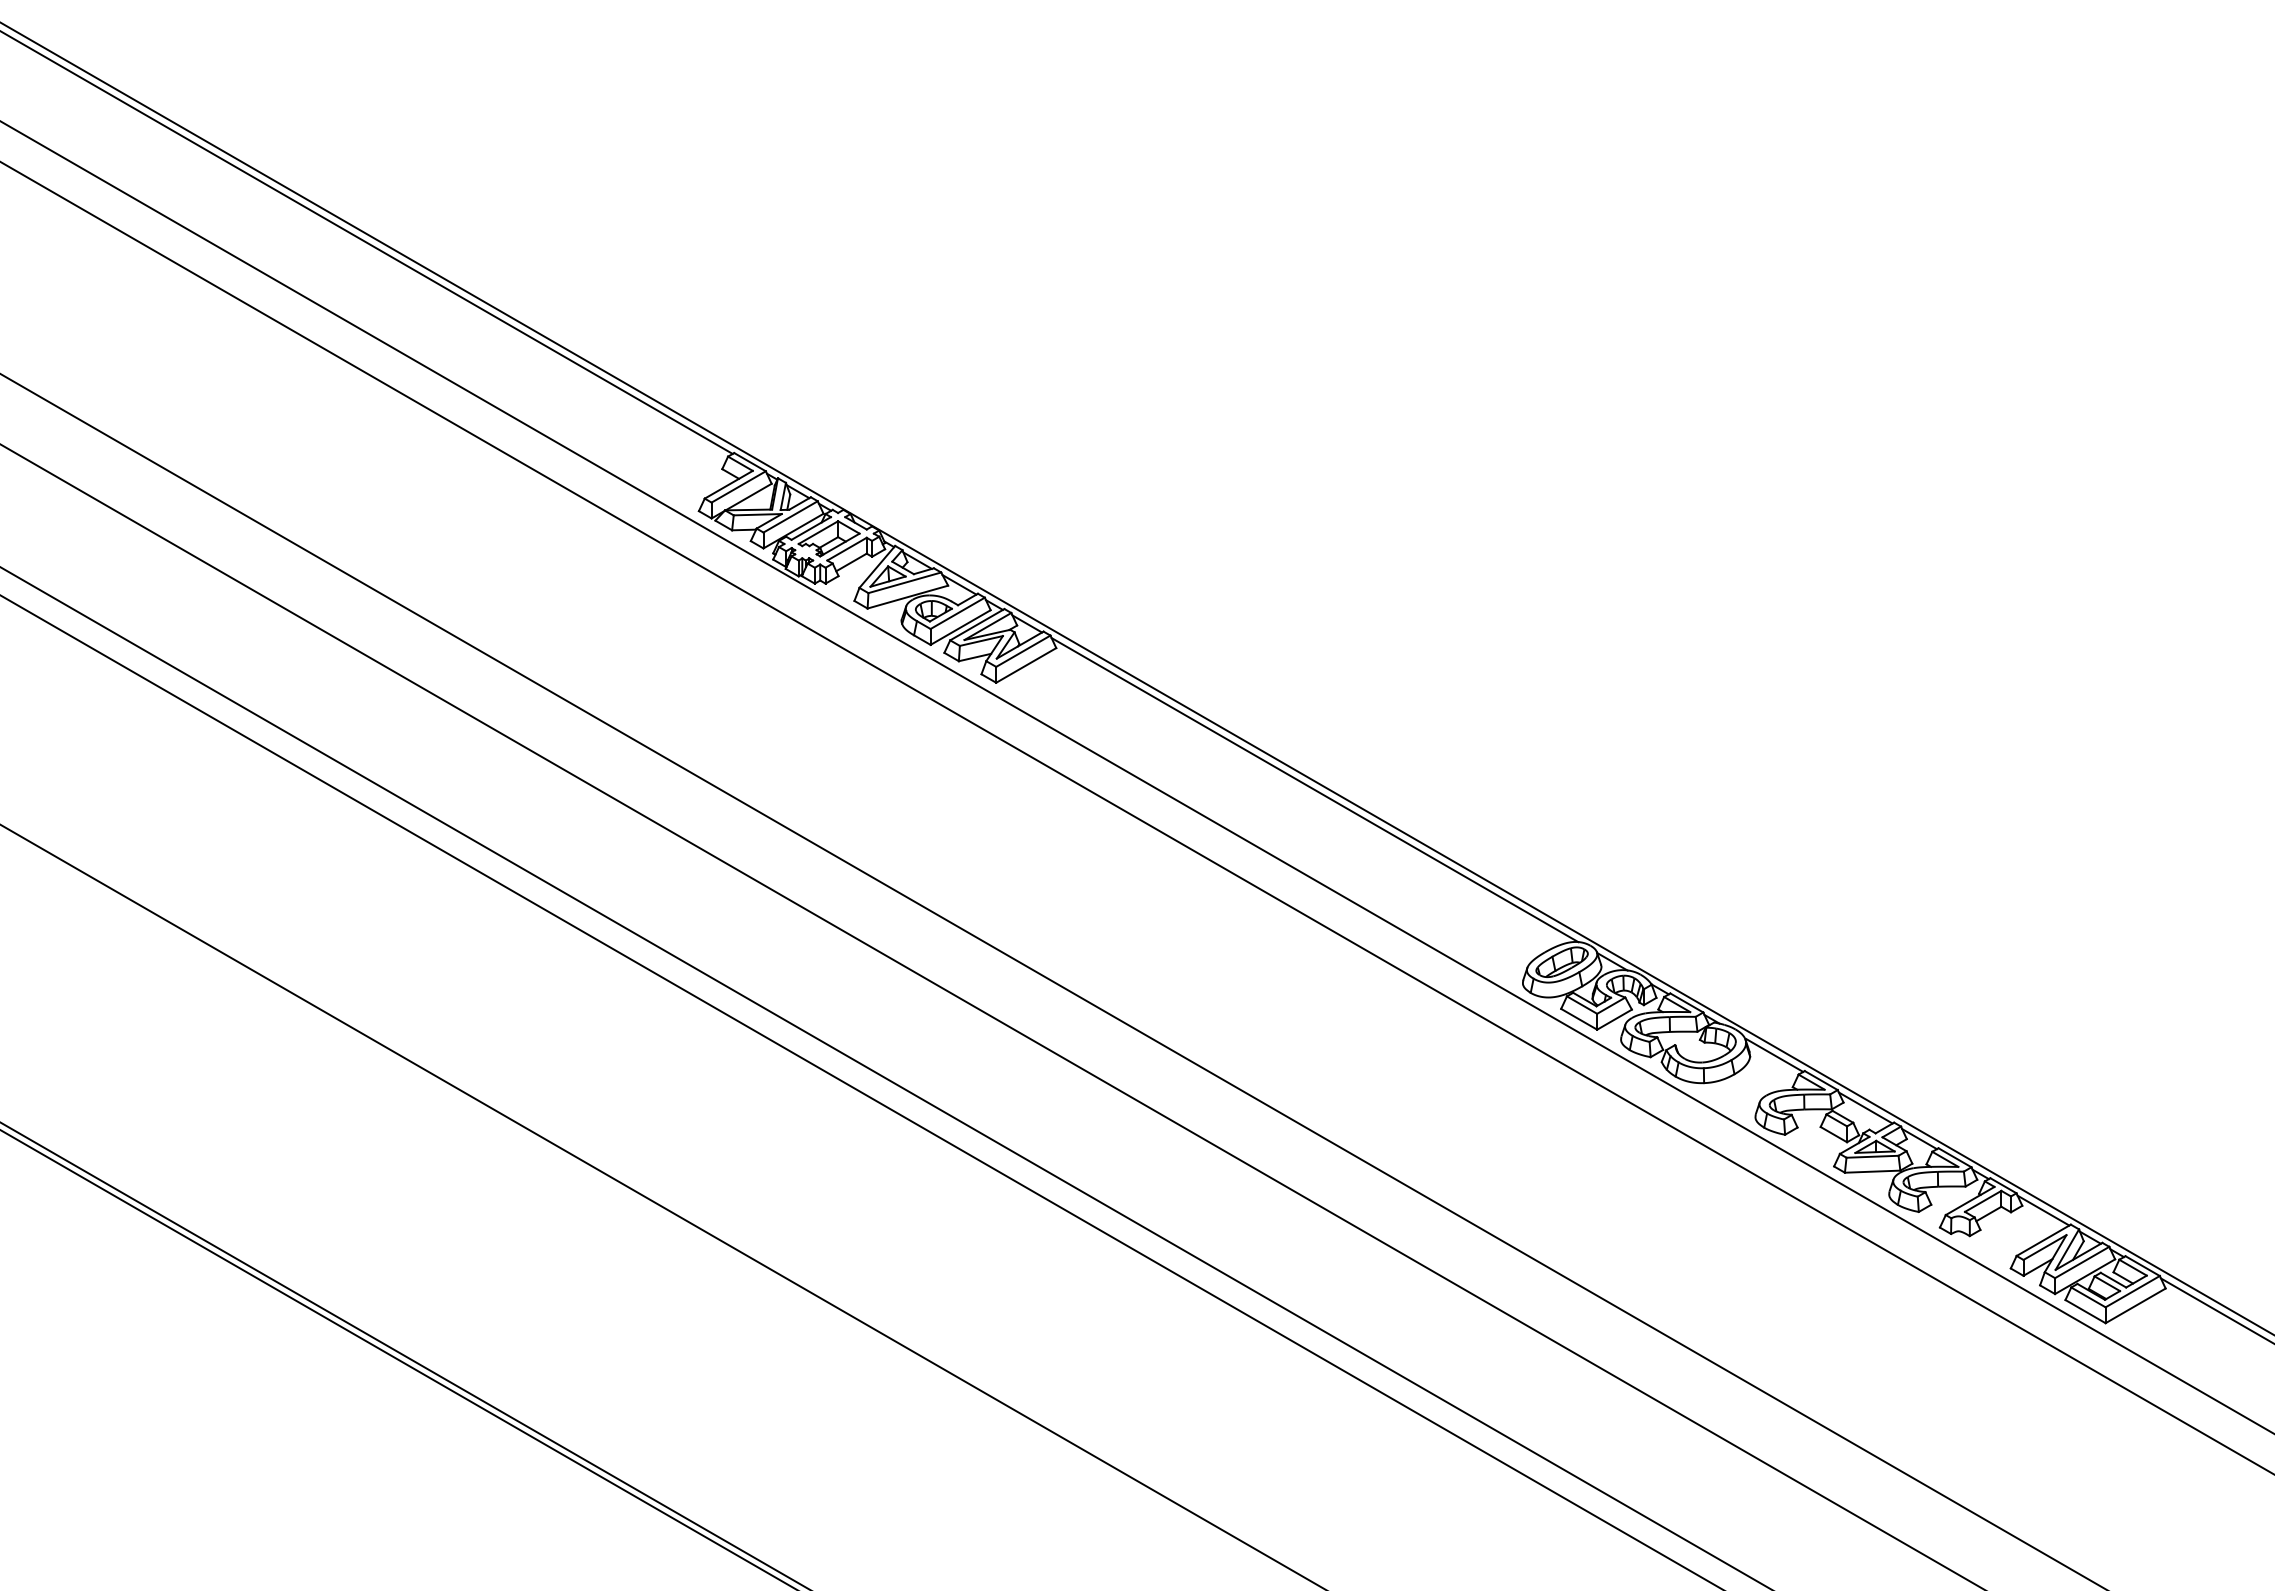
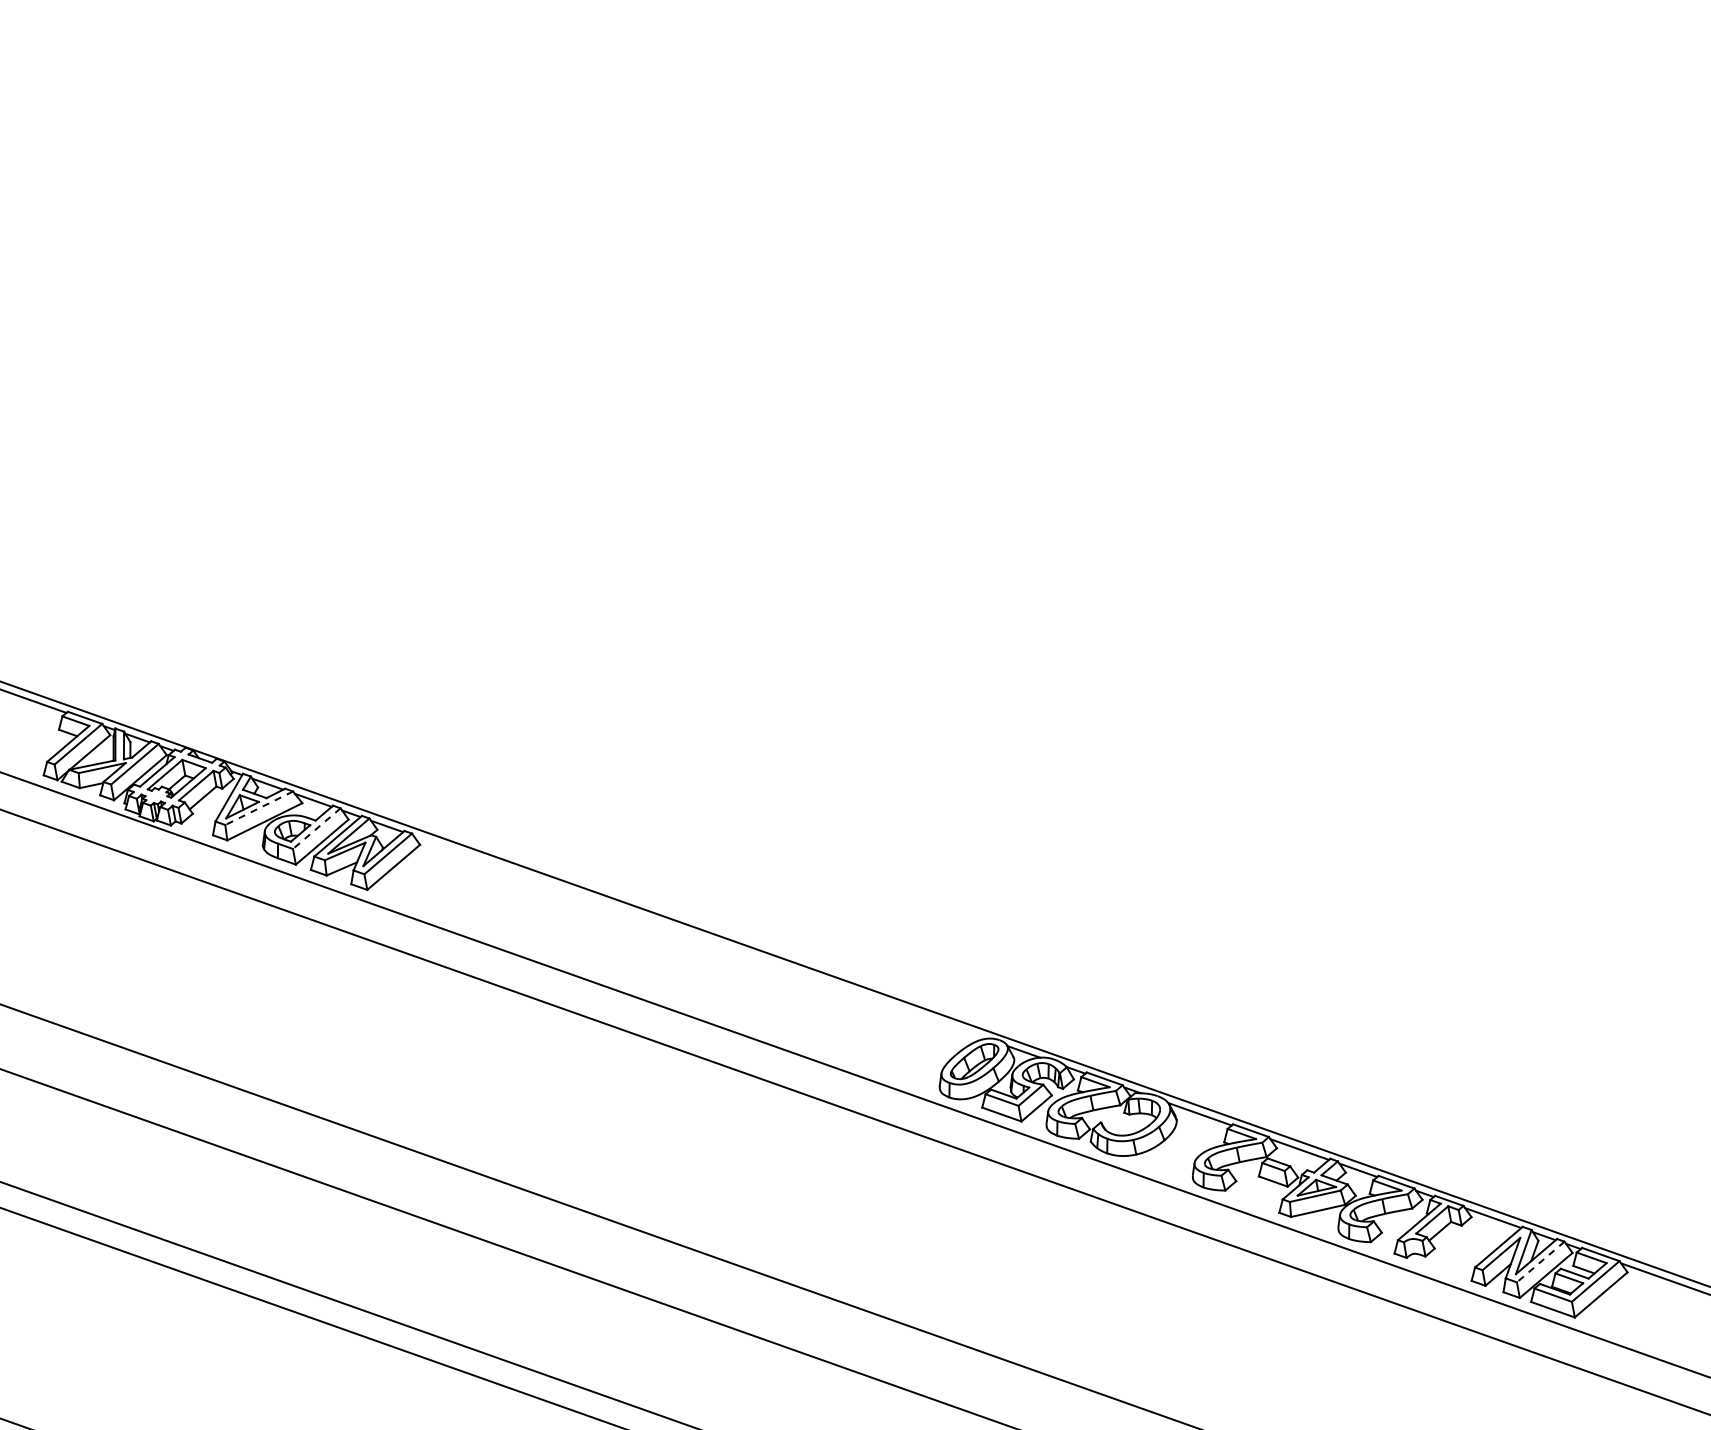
line: (904, 582) -> (258, 808), solid -> dashed
line: (957, 613) -> (316, 828), solid -> dashed
line: (1314, 790) -> (699, 937), removed
line: (2081, 1262) -> (1540, 1262), solid -> dashed

